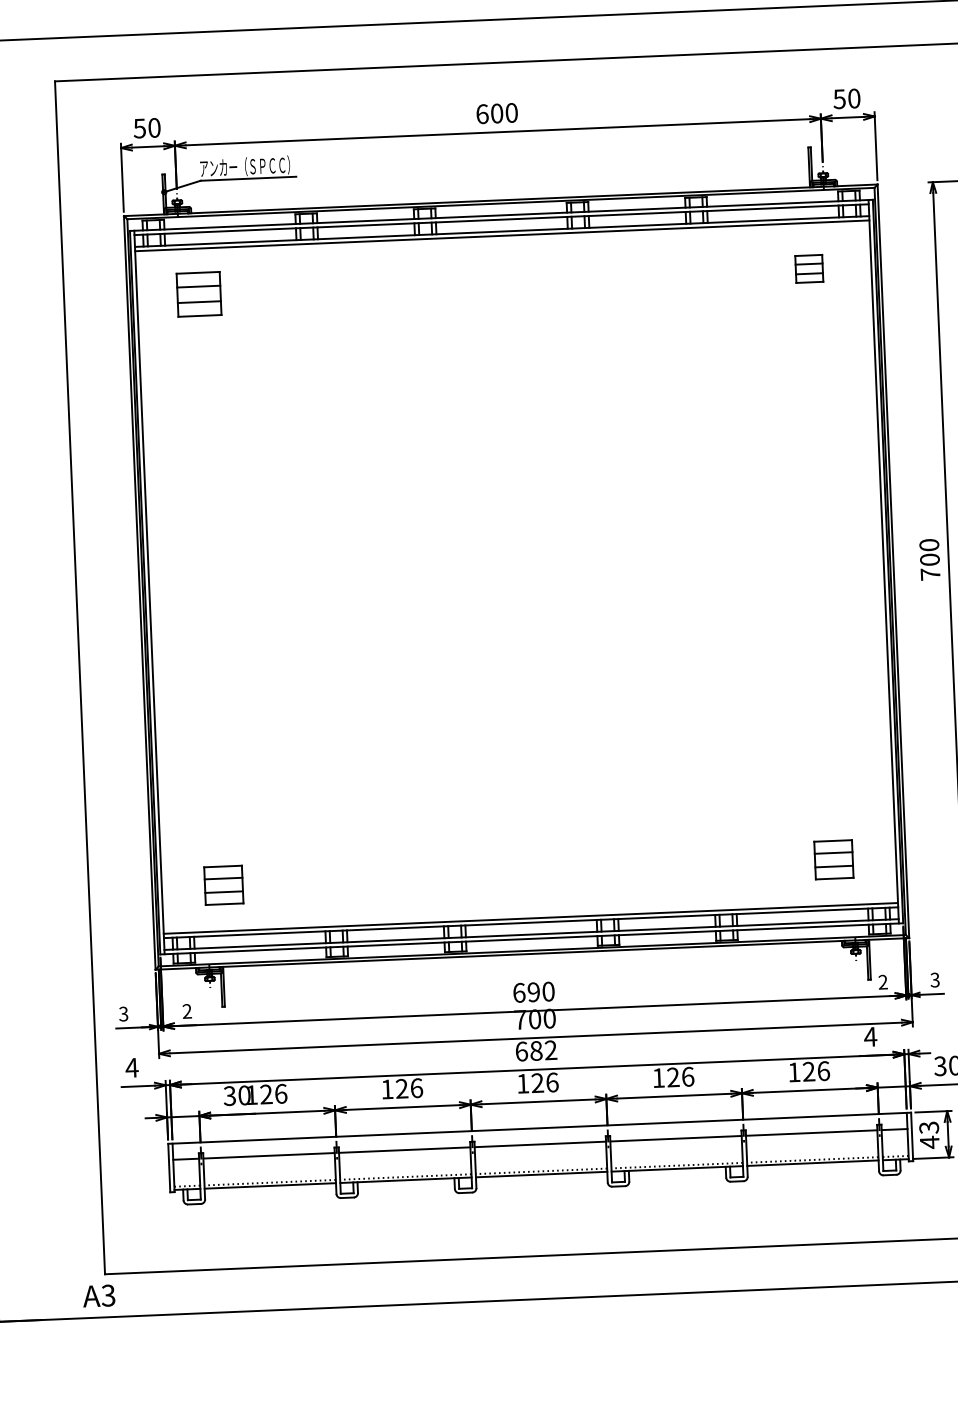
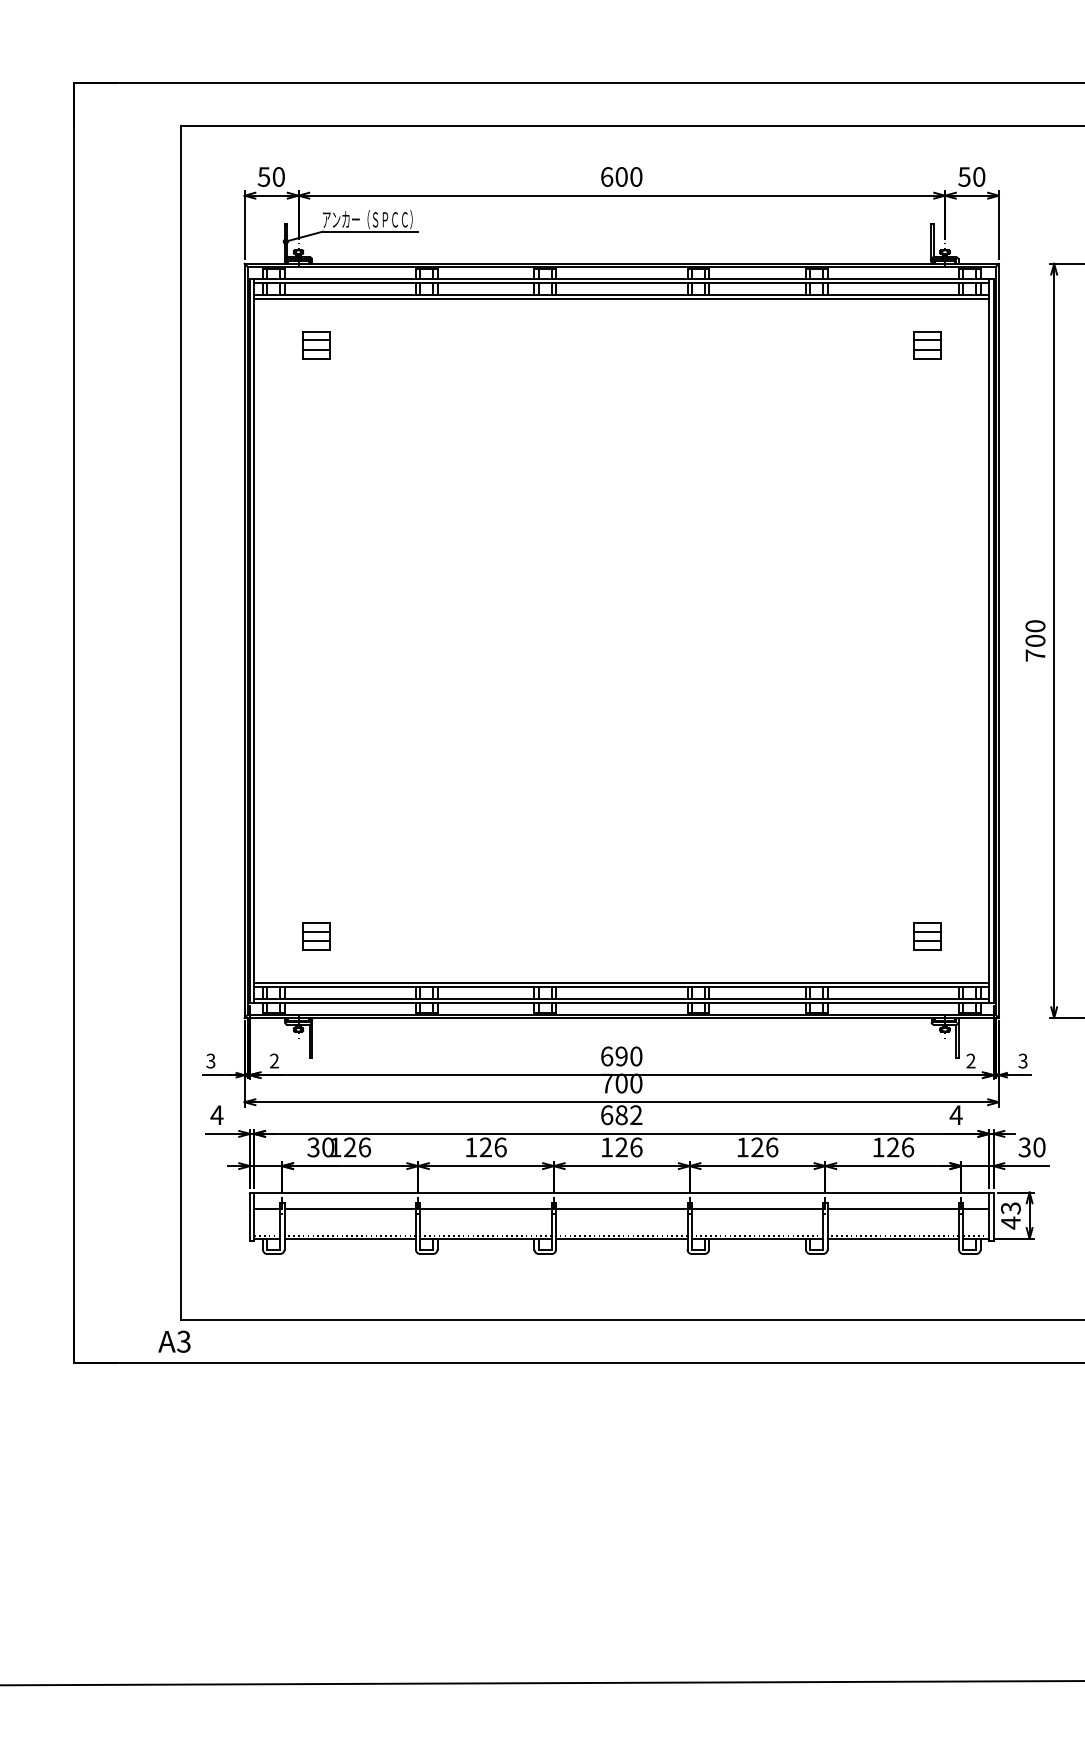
part: (199, 294) -> (316, 345), size x0.62
part: (834, 859) -> (927, 936), size x0.71
part: (223, 885) -> (316, 936), size x0.71

